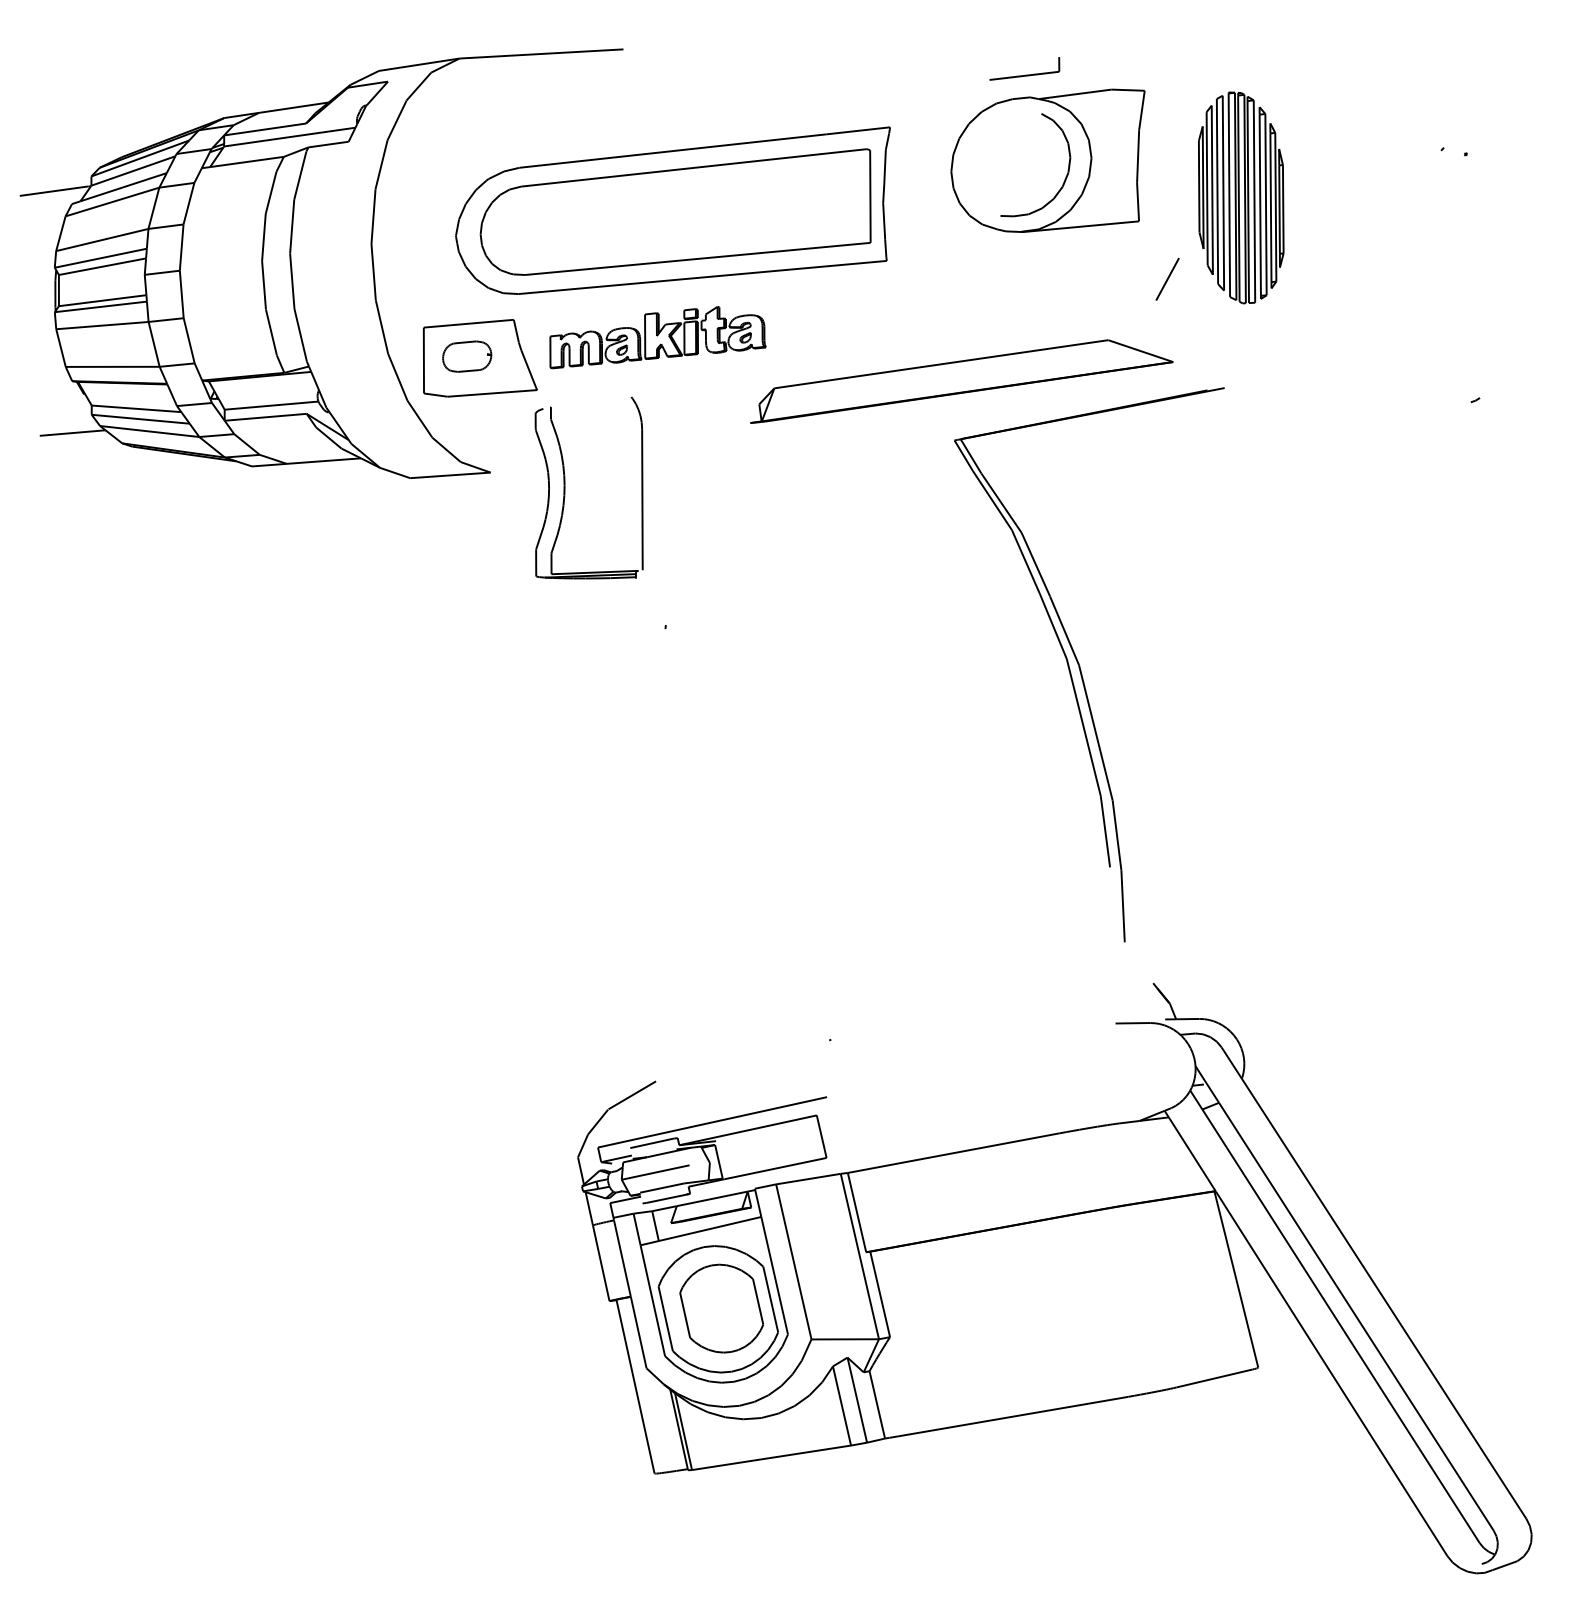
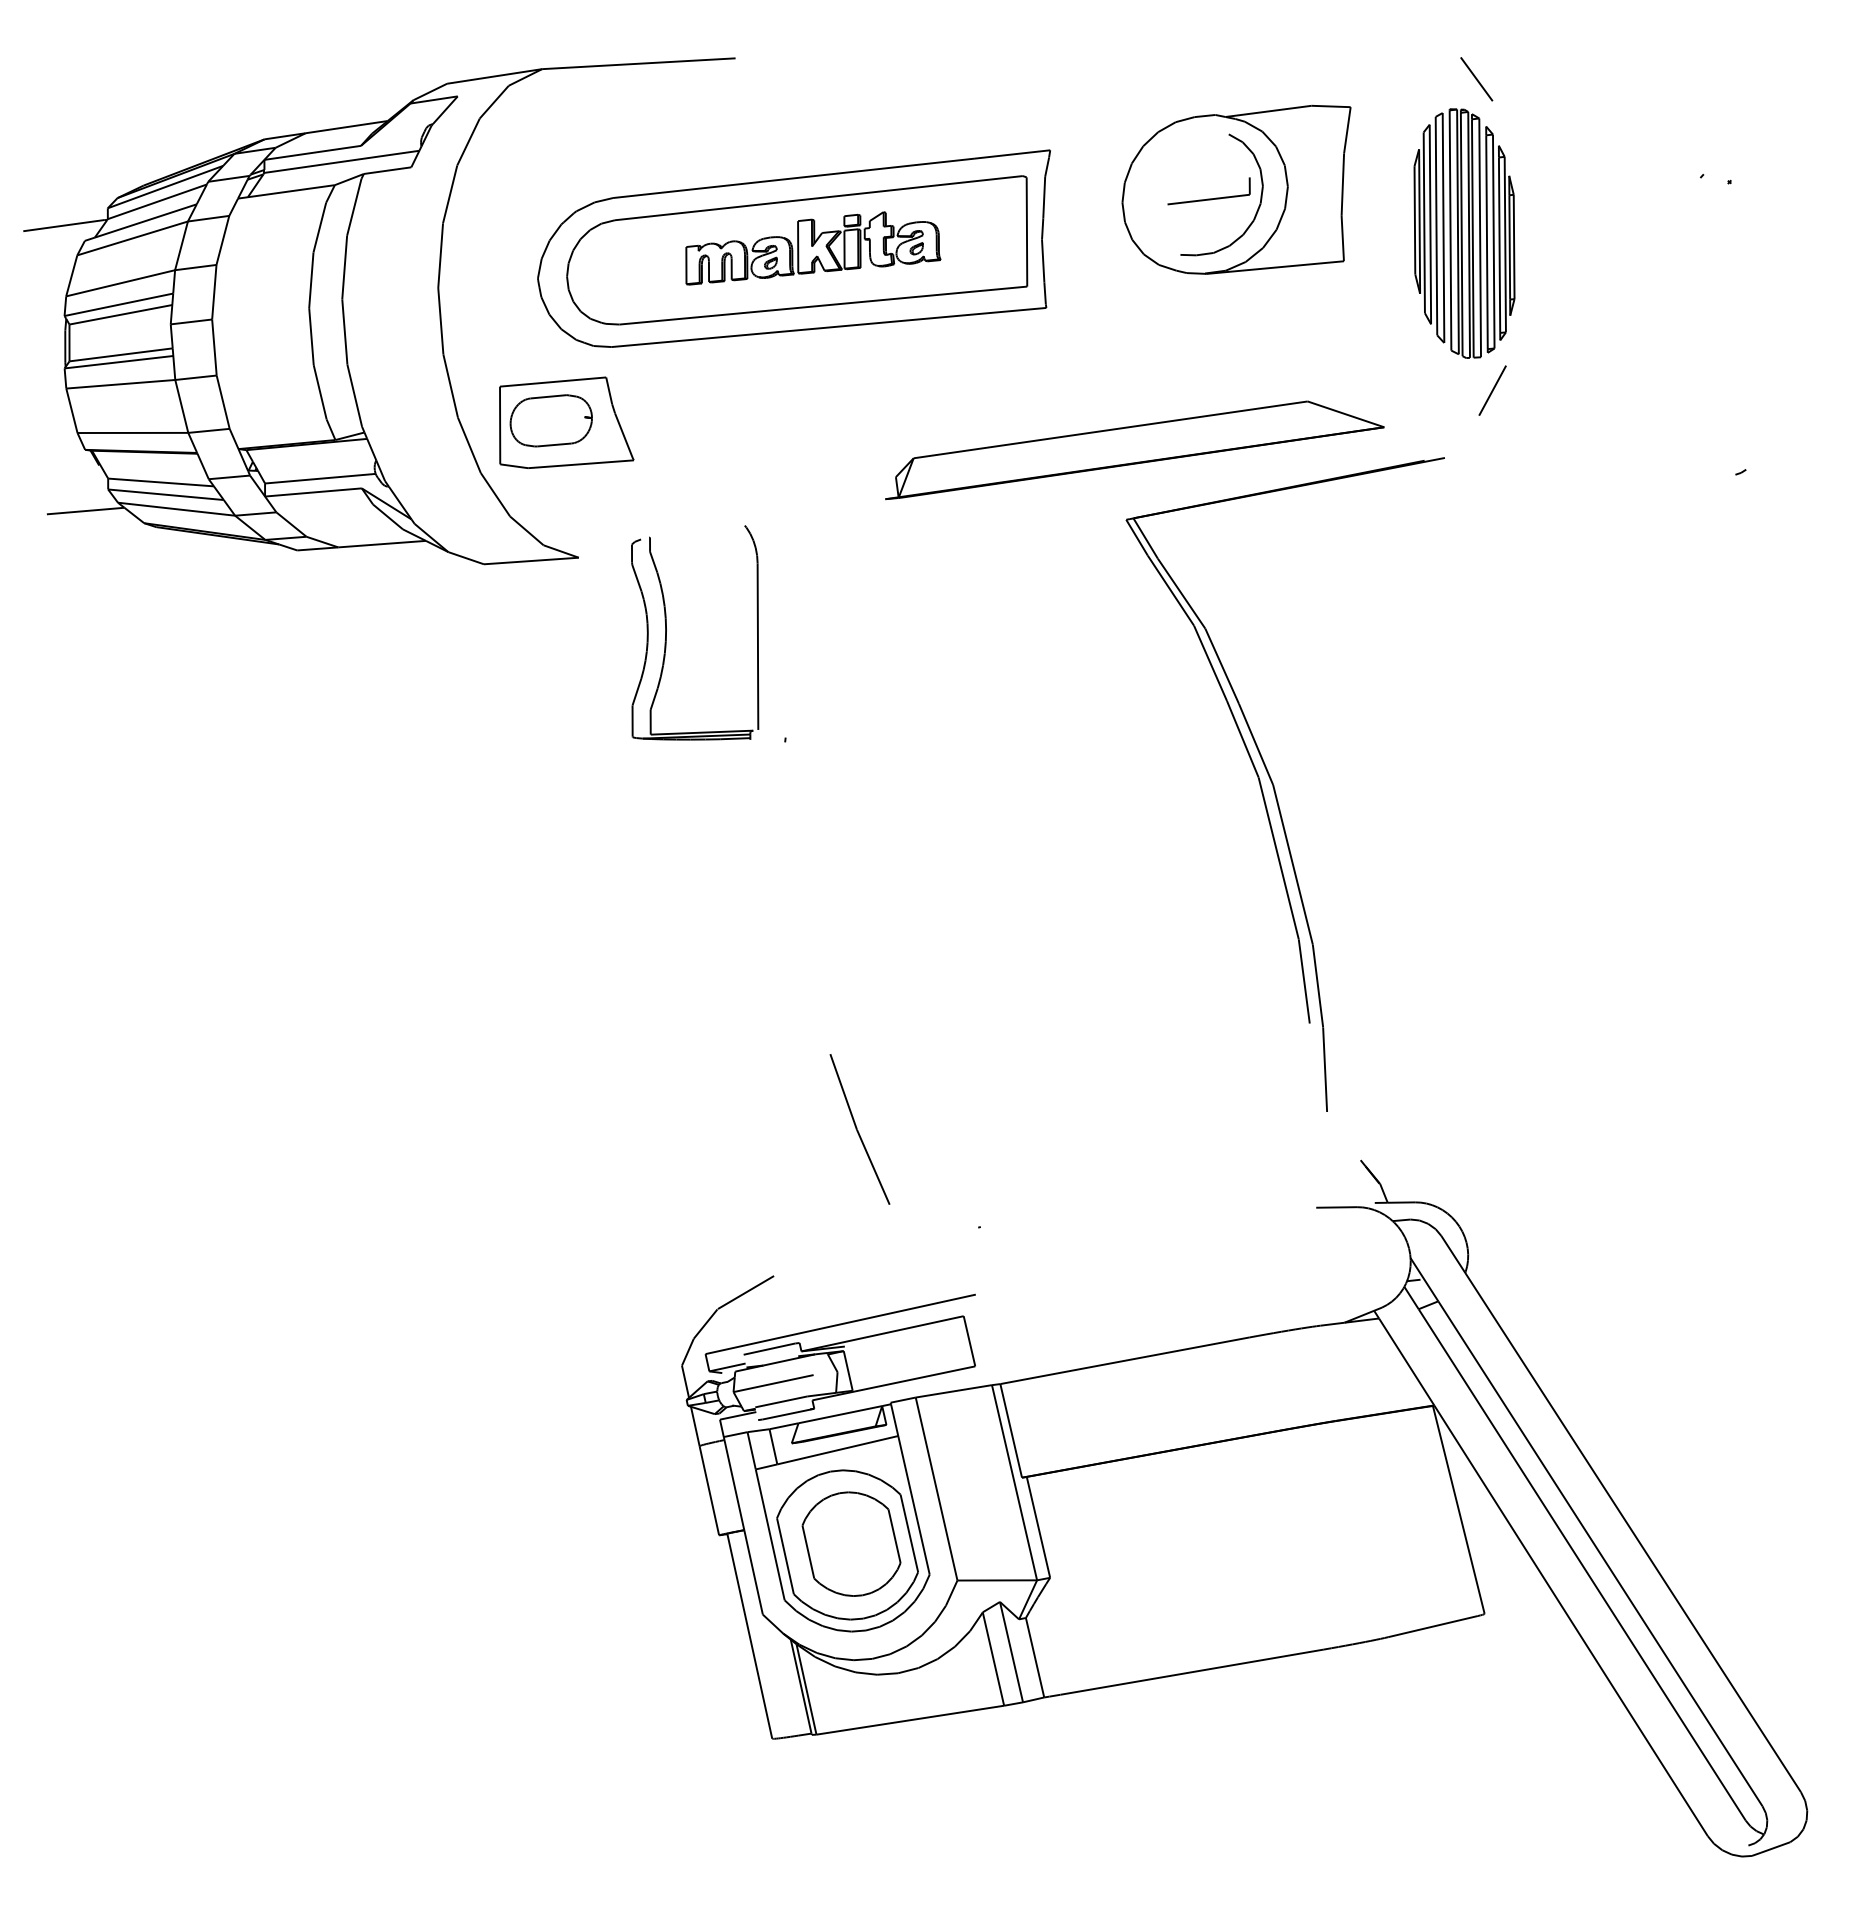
line: (1251, 67) -> (1476, 79), added
part: (1024, 74) -> (1208, 198), moved
line: (1167, 279) -> (1492, 390), moved
part: (658, 337) -> (813, 248), moved
part: (466, 356) -> (550, 420), size x1.43
part: (564, 487) -> (666, 632), moved
part: (728, 957) -> (859, 1129), added

